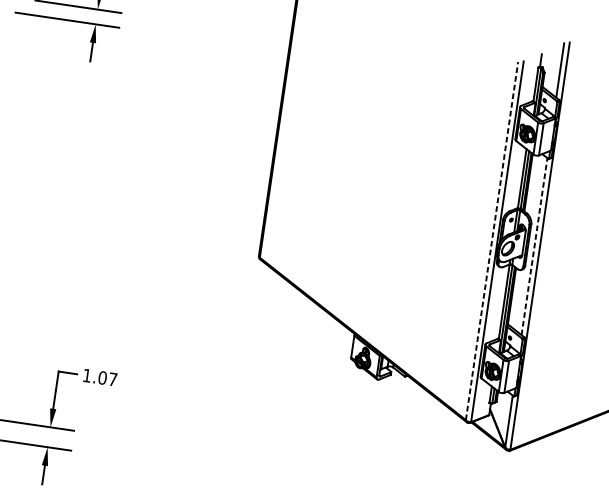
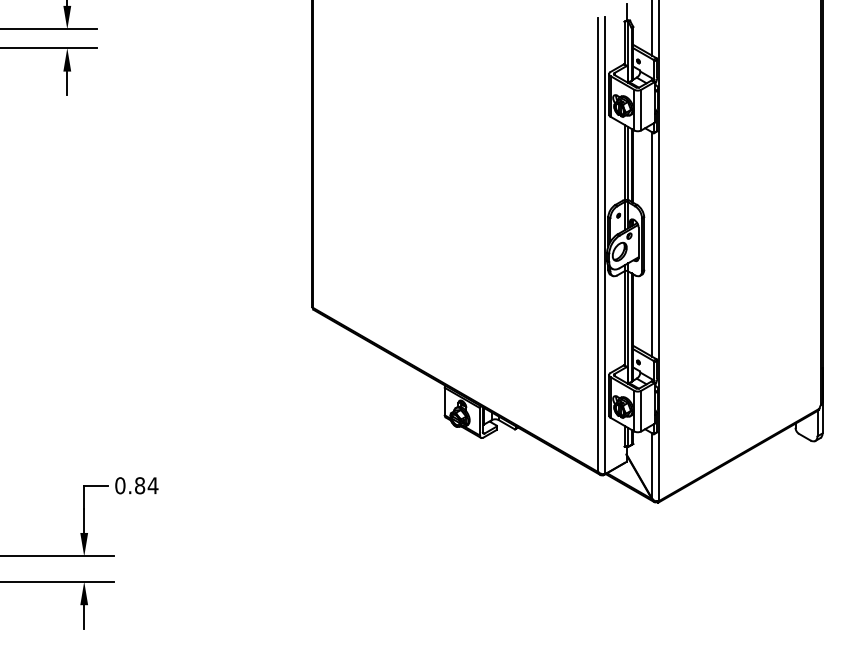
line: (492, 241) -> (598, 245), dashed -> solid
line: (534, 246) -> (652, 244), dashed -> solid
text: (99, 377) -> (136, 485), 1.07 -> 0.84

